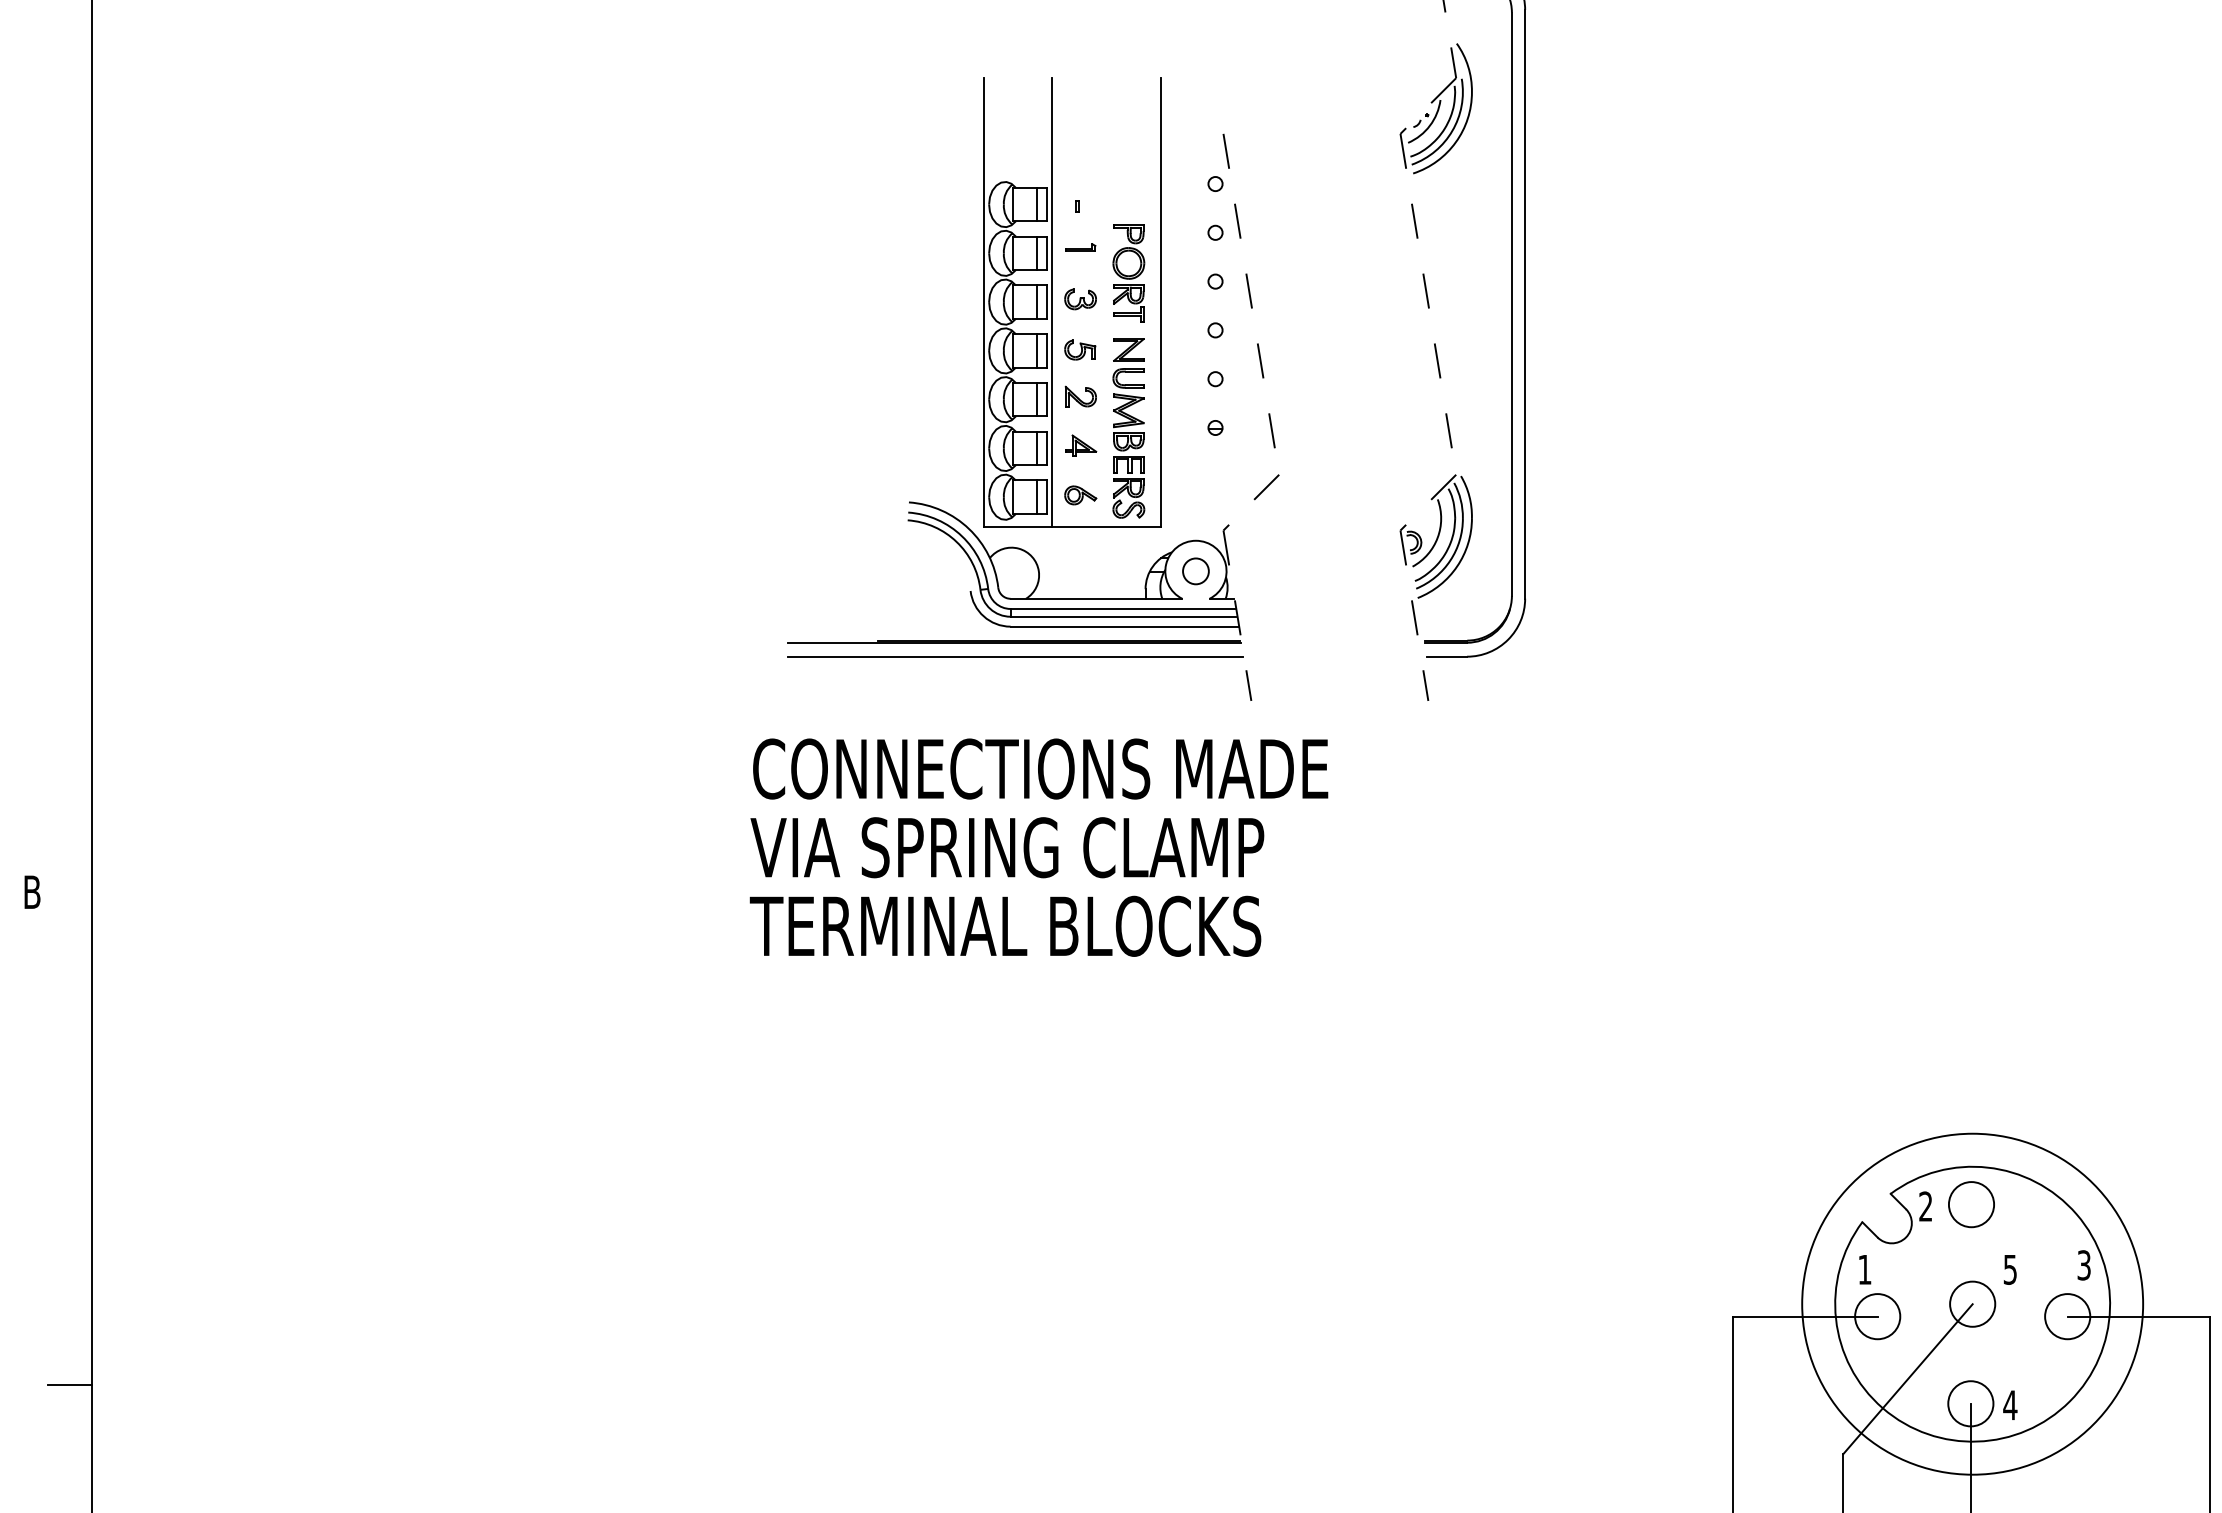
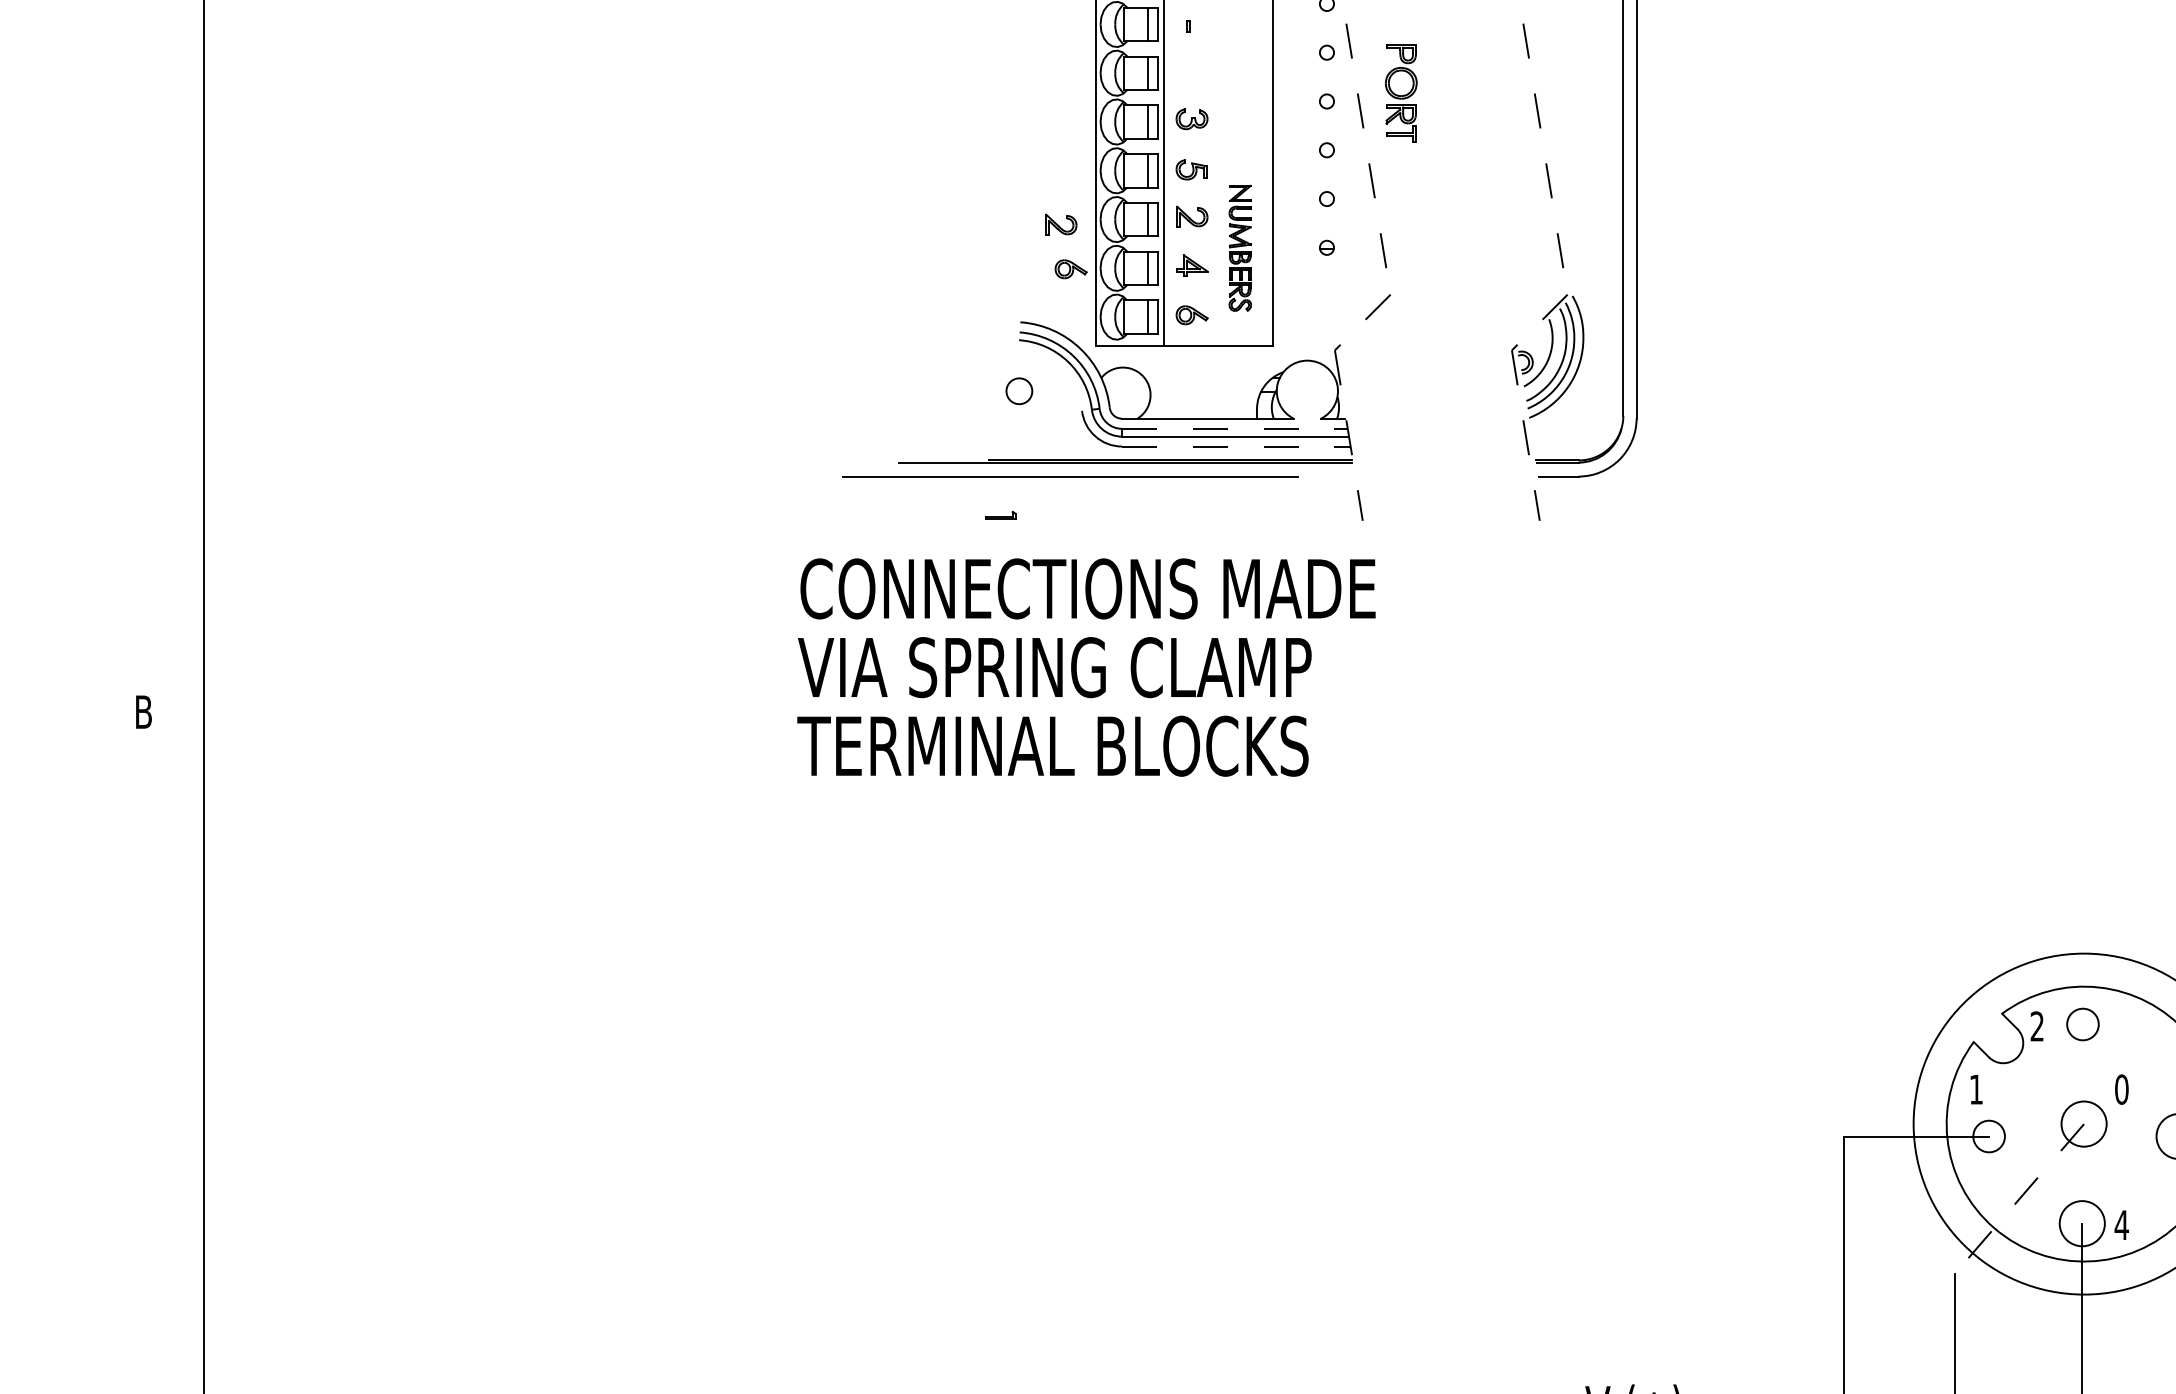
part: (1080, 247) -> (1000, 515), moved
part: (1128, 273) -> (1400, 93), moved
part: (949, 404) -> (1060, 224), added
part: (1128, 428) -> (1239, 248), size x0.7
part: (959, 449) -> (1070, 269), added
circle: (1195, 571) -> (1018, 391), moved
line: (1123, 608) -> (1234, 428), solid -> dashed
line: (1124, 626) -> (1235, 446), solid -> dashed
line: (1015, 656) -> (1070, 476), moved
text: (1038, 847) -> (1085, 667), moved
circle: (1971, 1204) -> (2082, 1024), size x0.7
text: (2010, 1269) -> (2121, 1089), 5 -> 0
circle: (1877, 1316) -> (1988, 1136), size x0.7
line: (1907, 1379) -> (2018, 1199), solid -> dashed
line: (70, 1384) -> (181, 1204), removed

